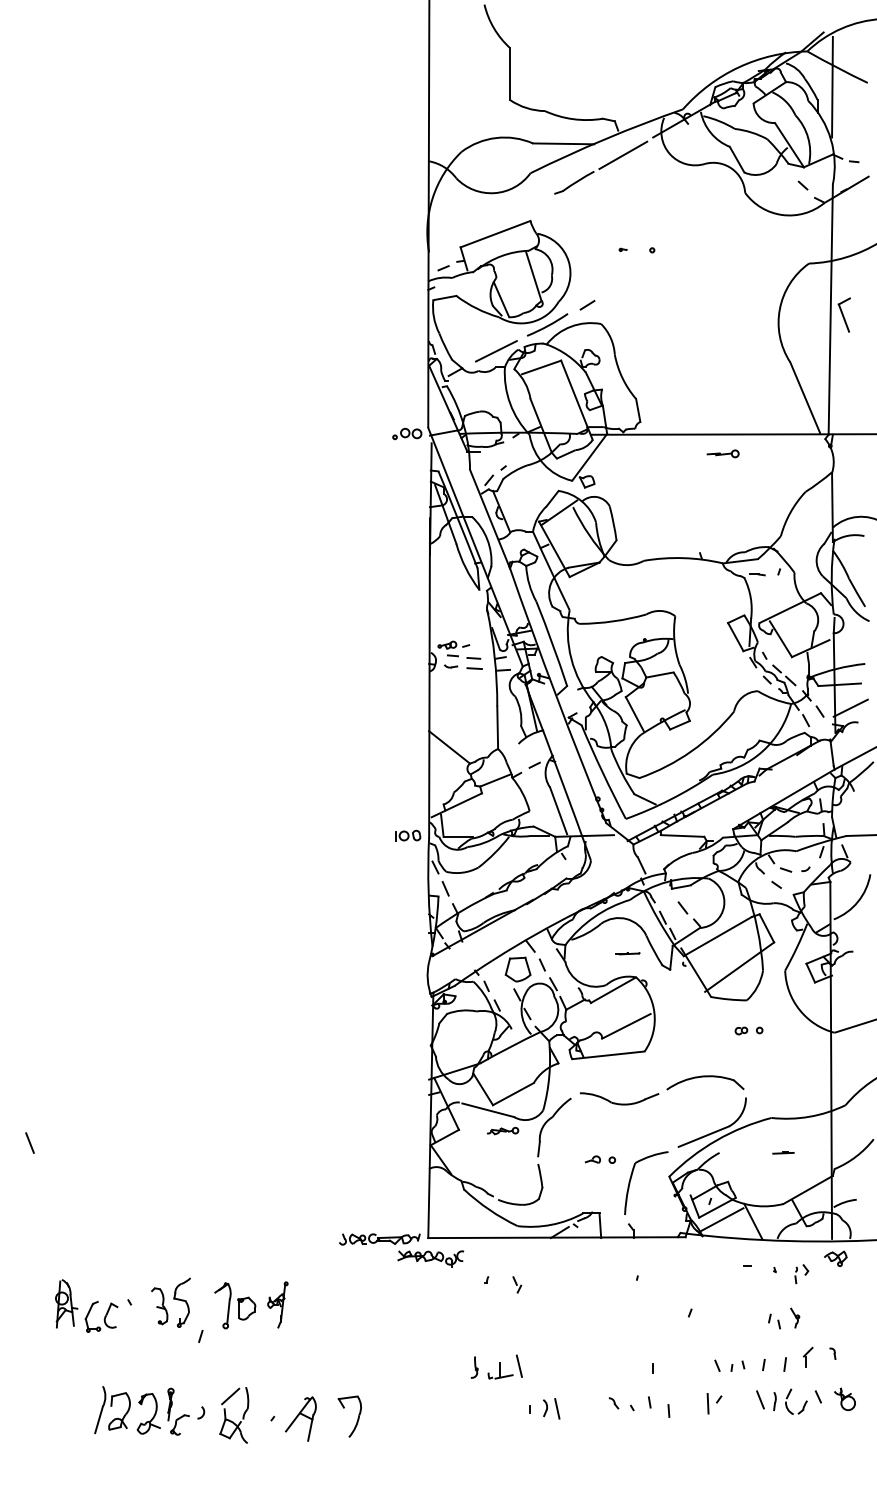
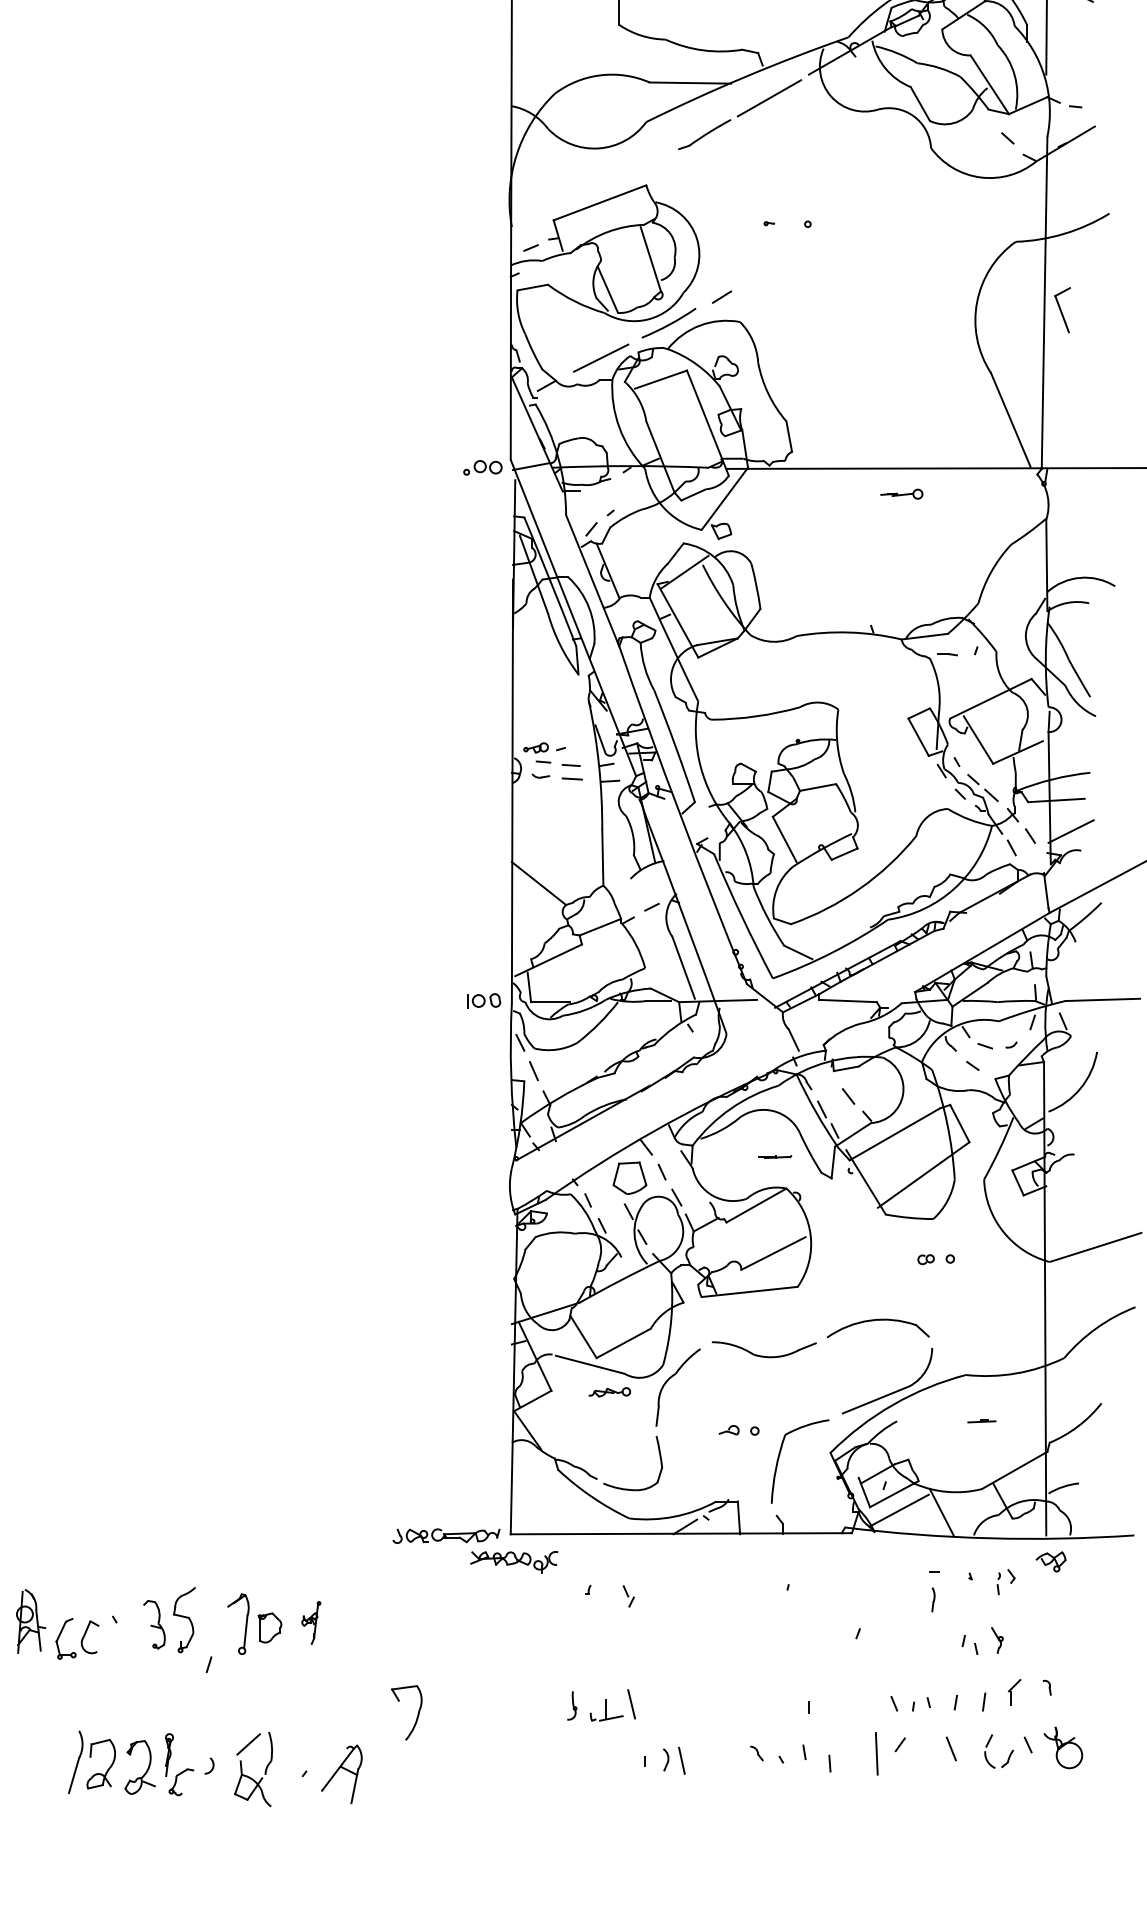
part: (277, 1304) -> (310, 1622), size x0.7
part: (844, 1399) -> (1062, 1748), size x1.4
part: (774, 1401) -> (932, 1599), moved
part: (714, 1403) -> (890, 1753), size x1.6
part: (357, 1418) -> (416, 1715), moved

